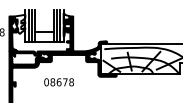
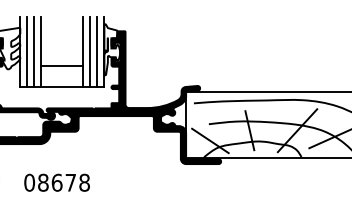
text: (58, 82) -> (55, 183), moved

